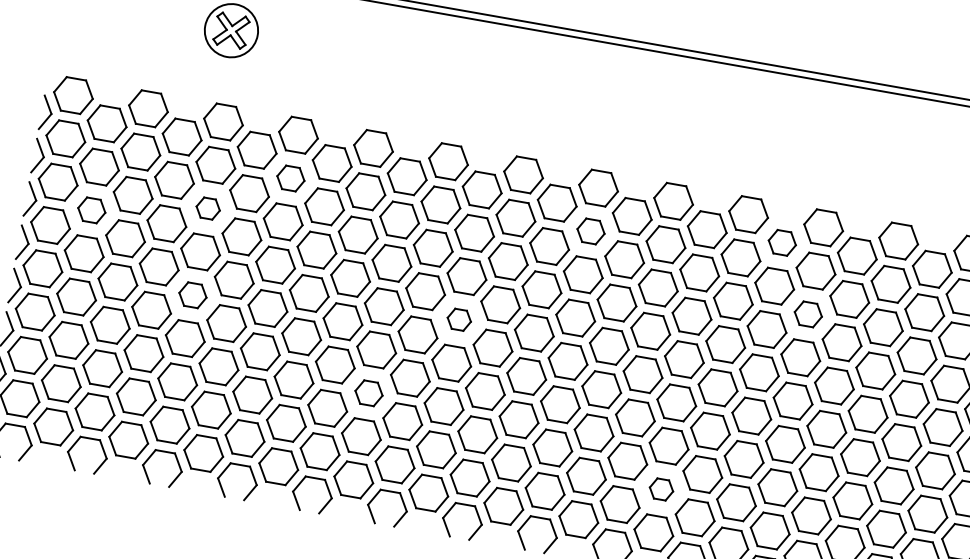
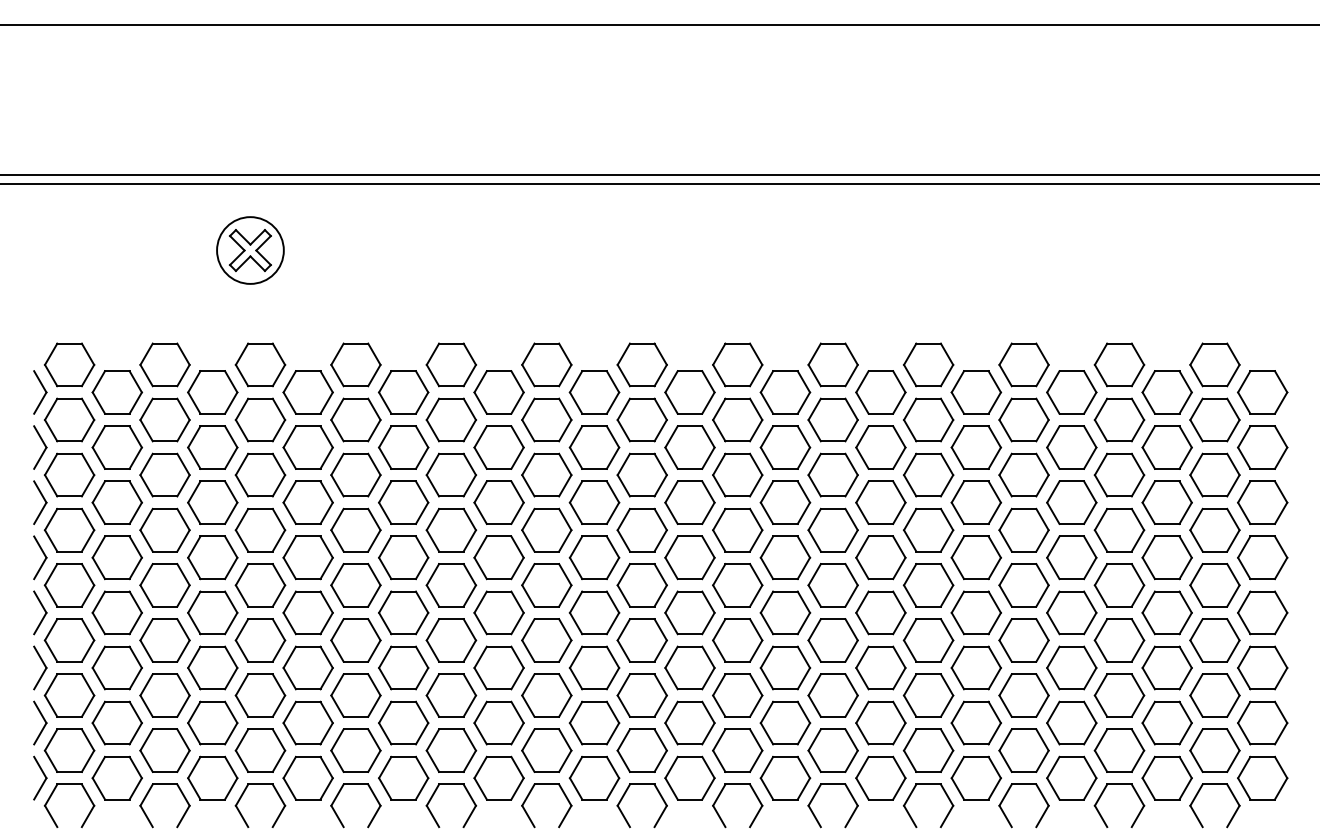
part: (290, 178) -> (355, 419), size x1.43
part: (208, 208) -> (260, 474), size x1.67
part: (91, 210) -> (116, 502), size x1.43
part: (590, 231) -> (737, 419), size x1.43
part: (782, 242) -> (976, 392), size x1.43
part: (192, 295) -> (260, 585), size x1.43
part: (808, 313) -> (1023, 474), size x1.43
part: (459, 319) -> (594, 557), size x1.67
part: (368, 392) -> (498, 667), size x1.43
part: (661, 488) -> (880, 722), size x1.67

